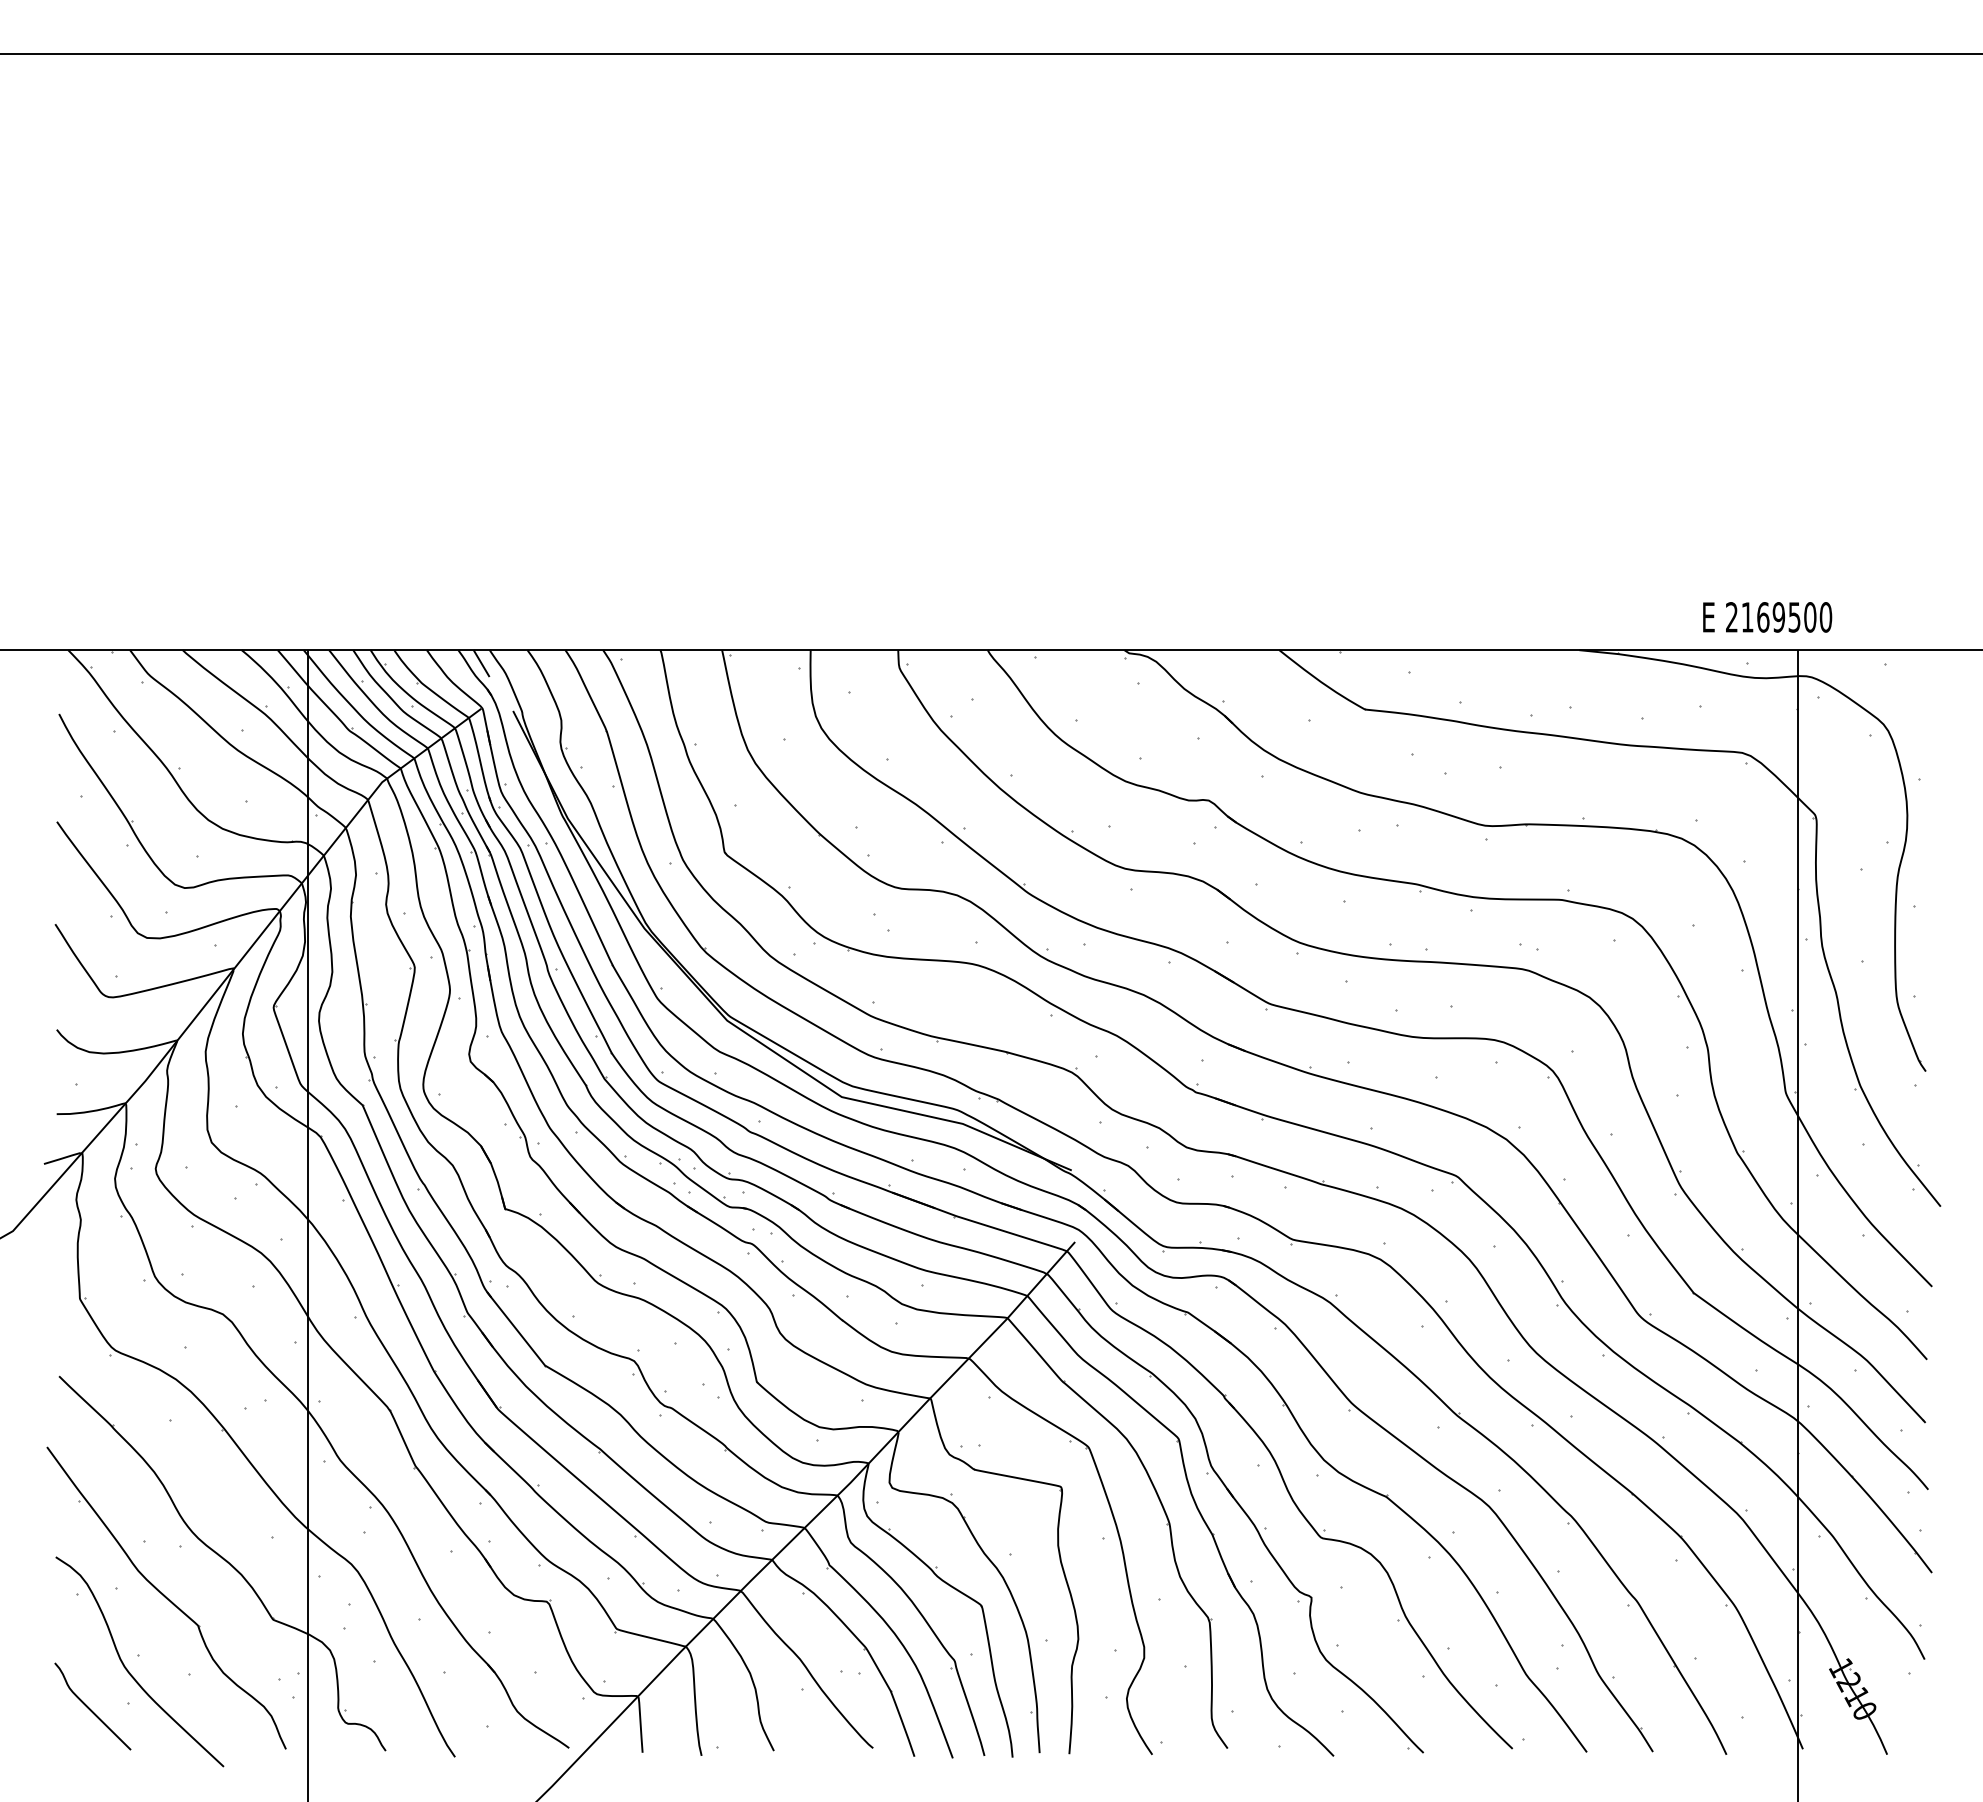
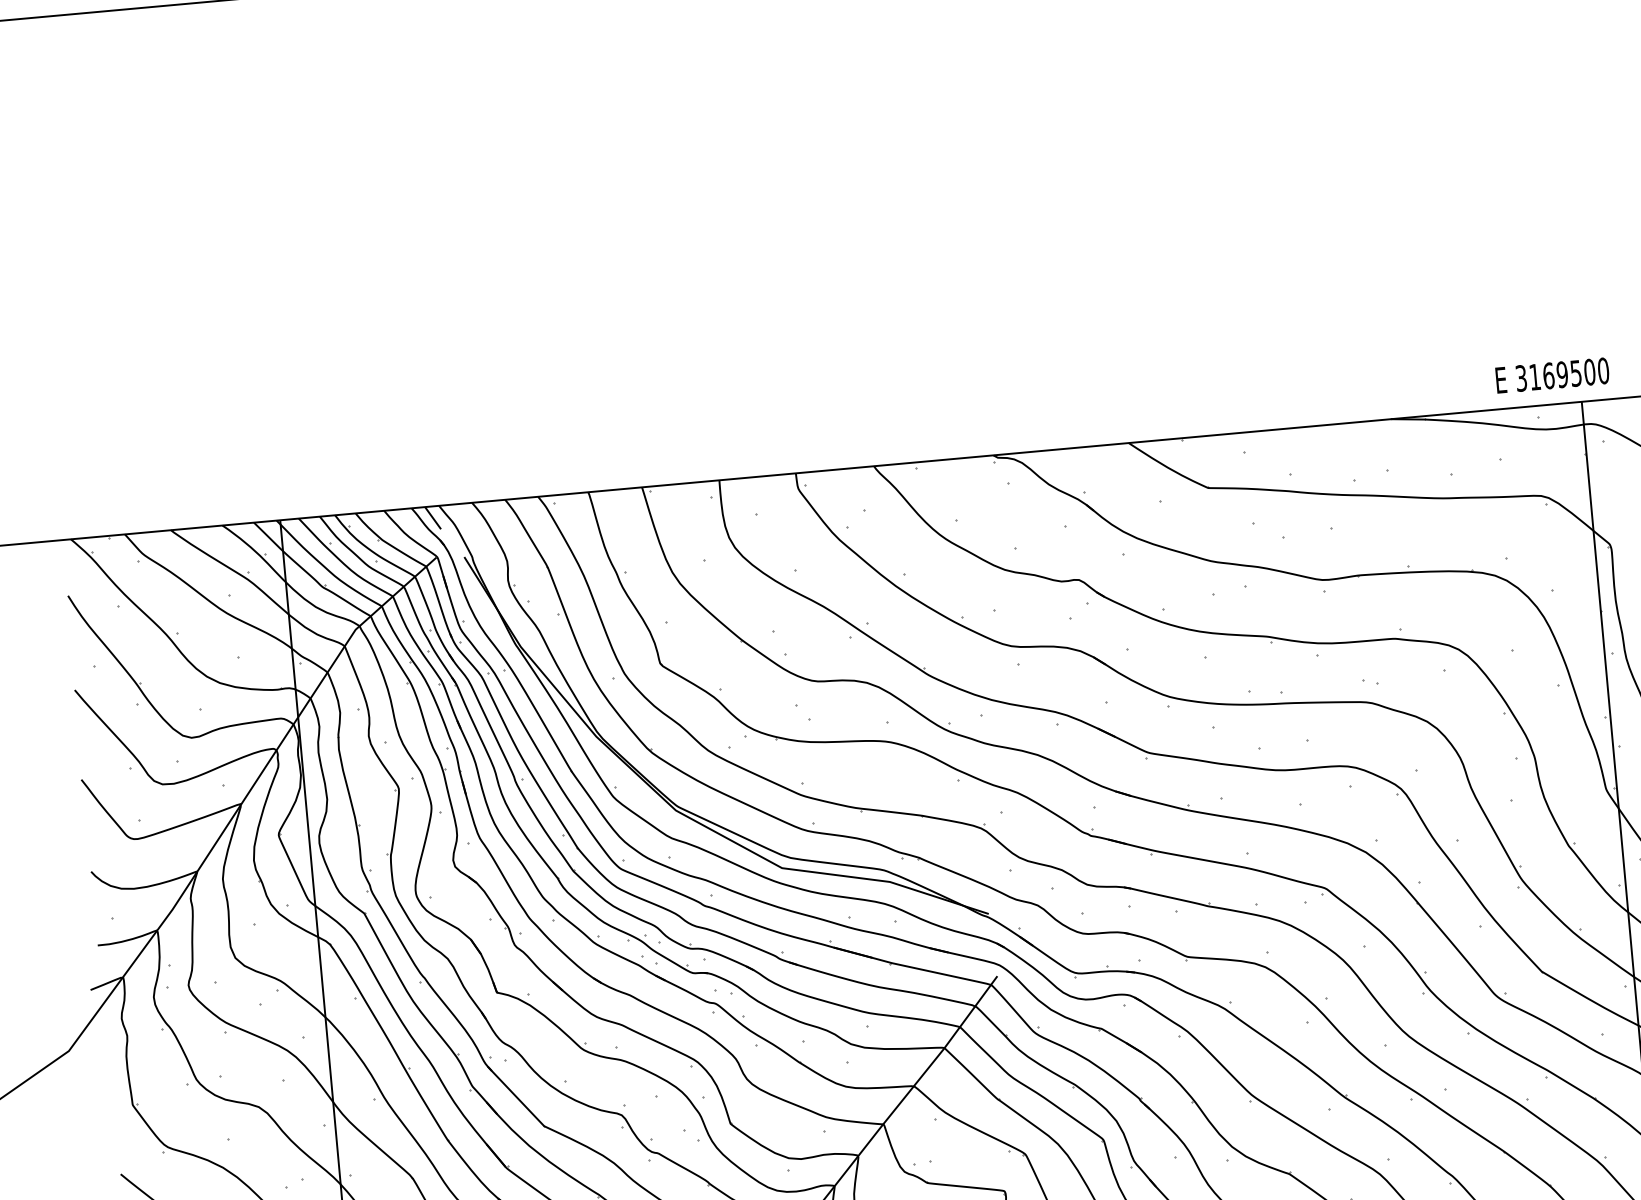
text: (1731, 617) -> (1521, 378), 2169500 -> 3169500

